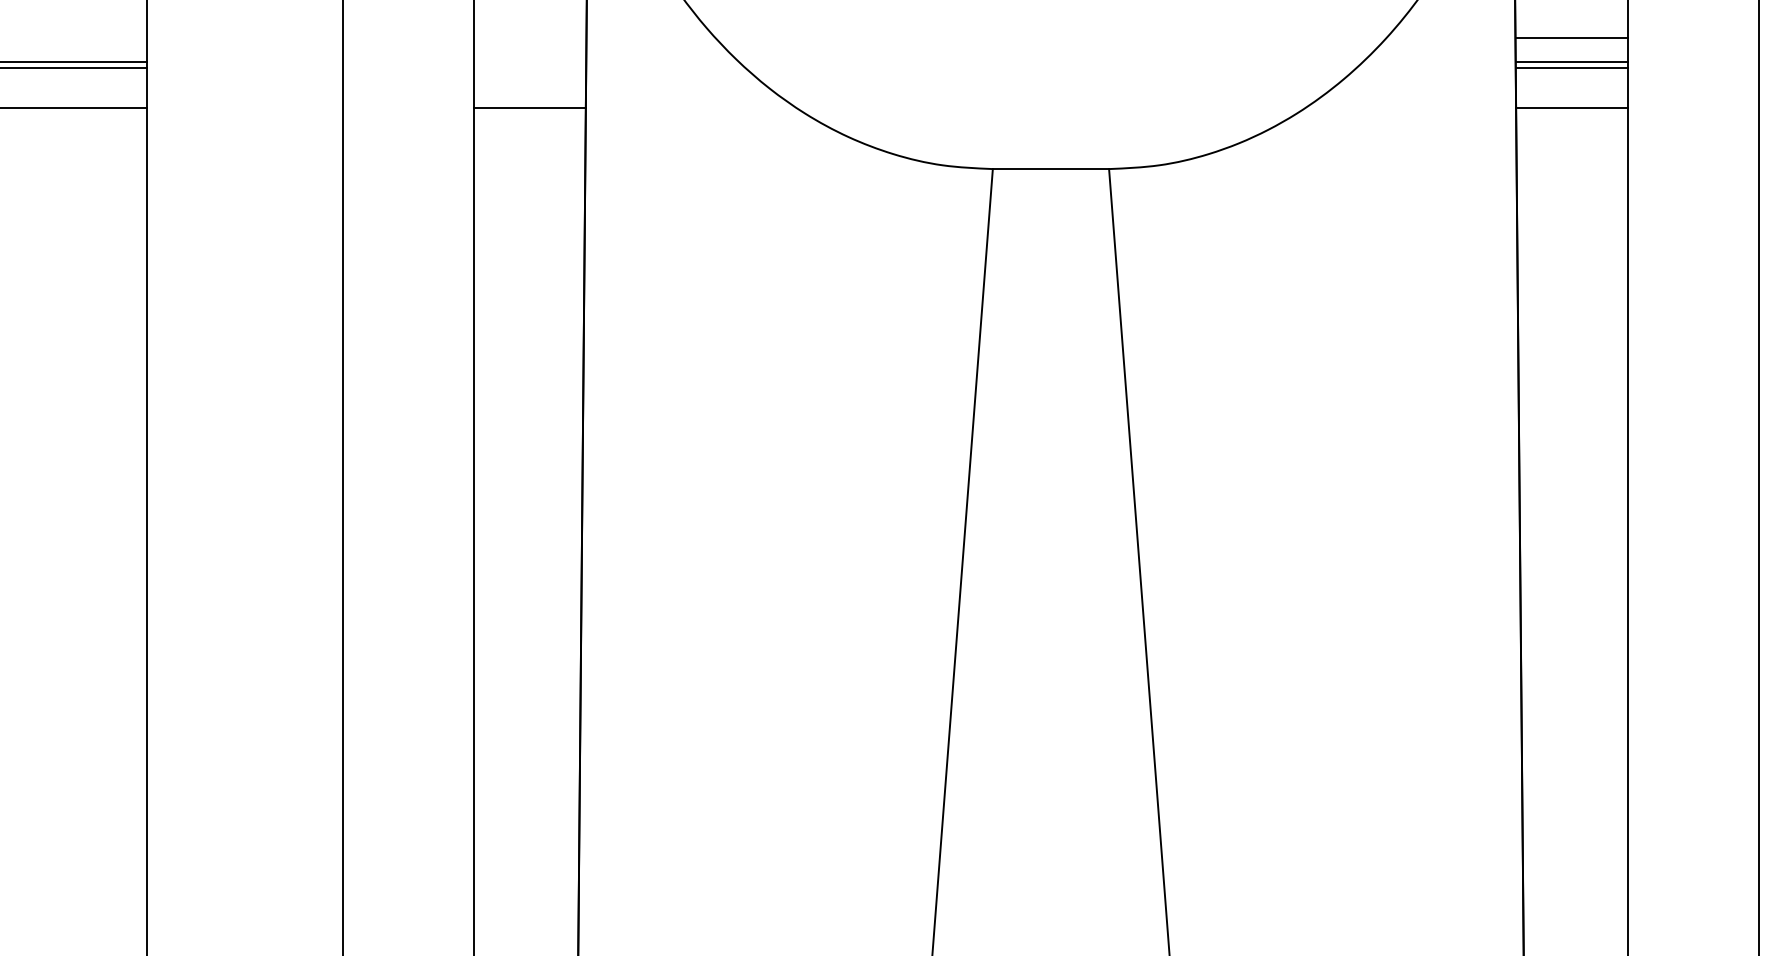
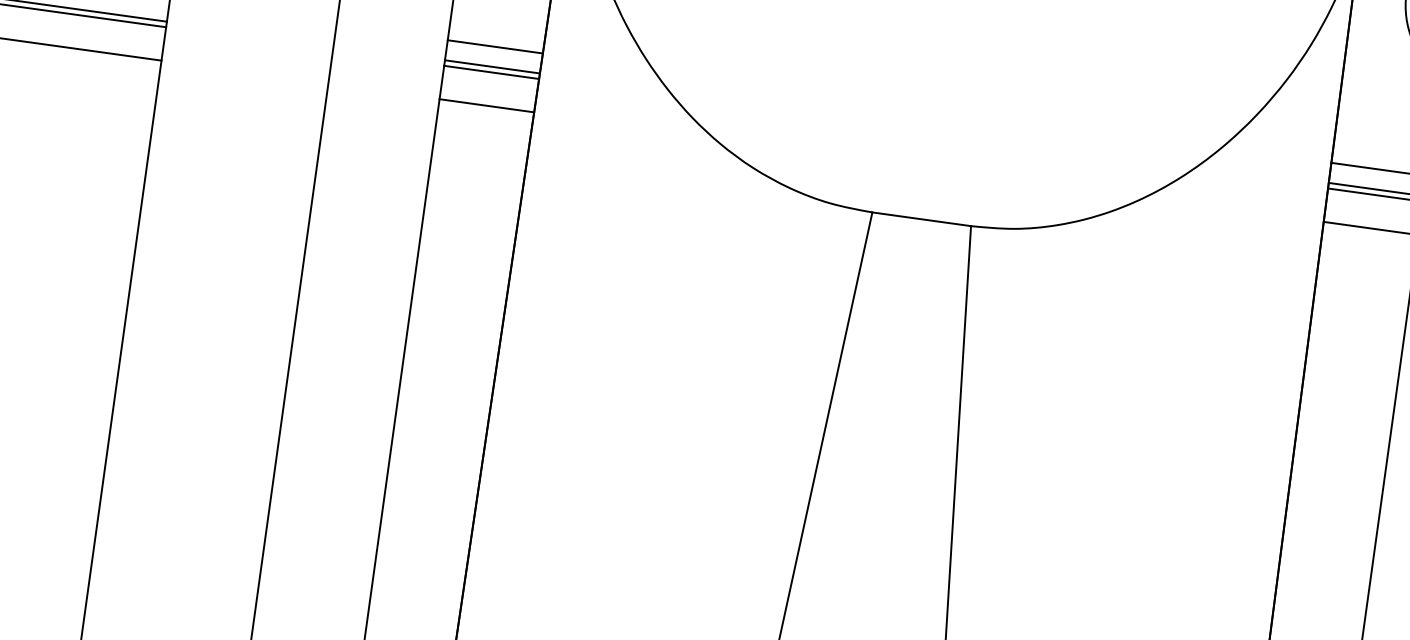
line: (530, 38) -> (495, 47), added
line: (530, 61) -> (492, 66), added
line: (530, 68) -> (491, 72), added

